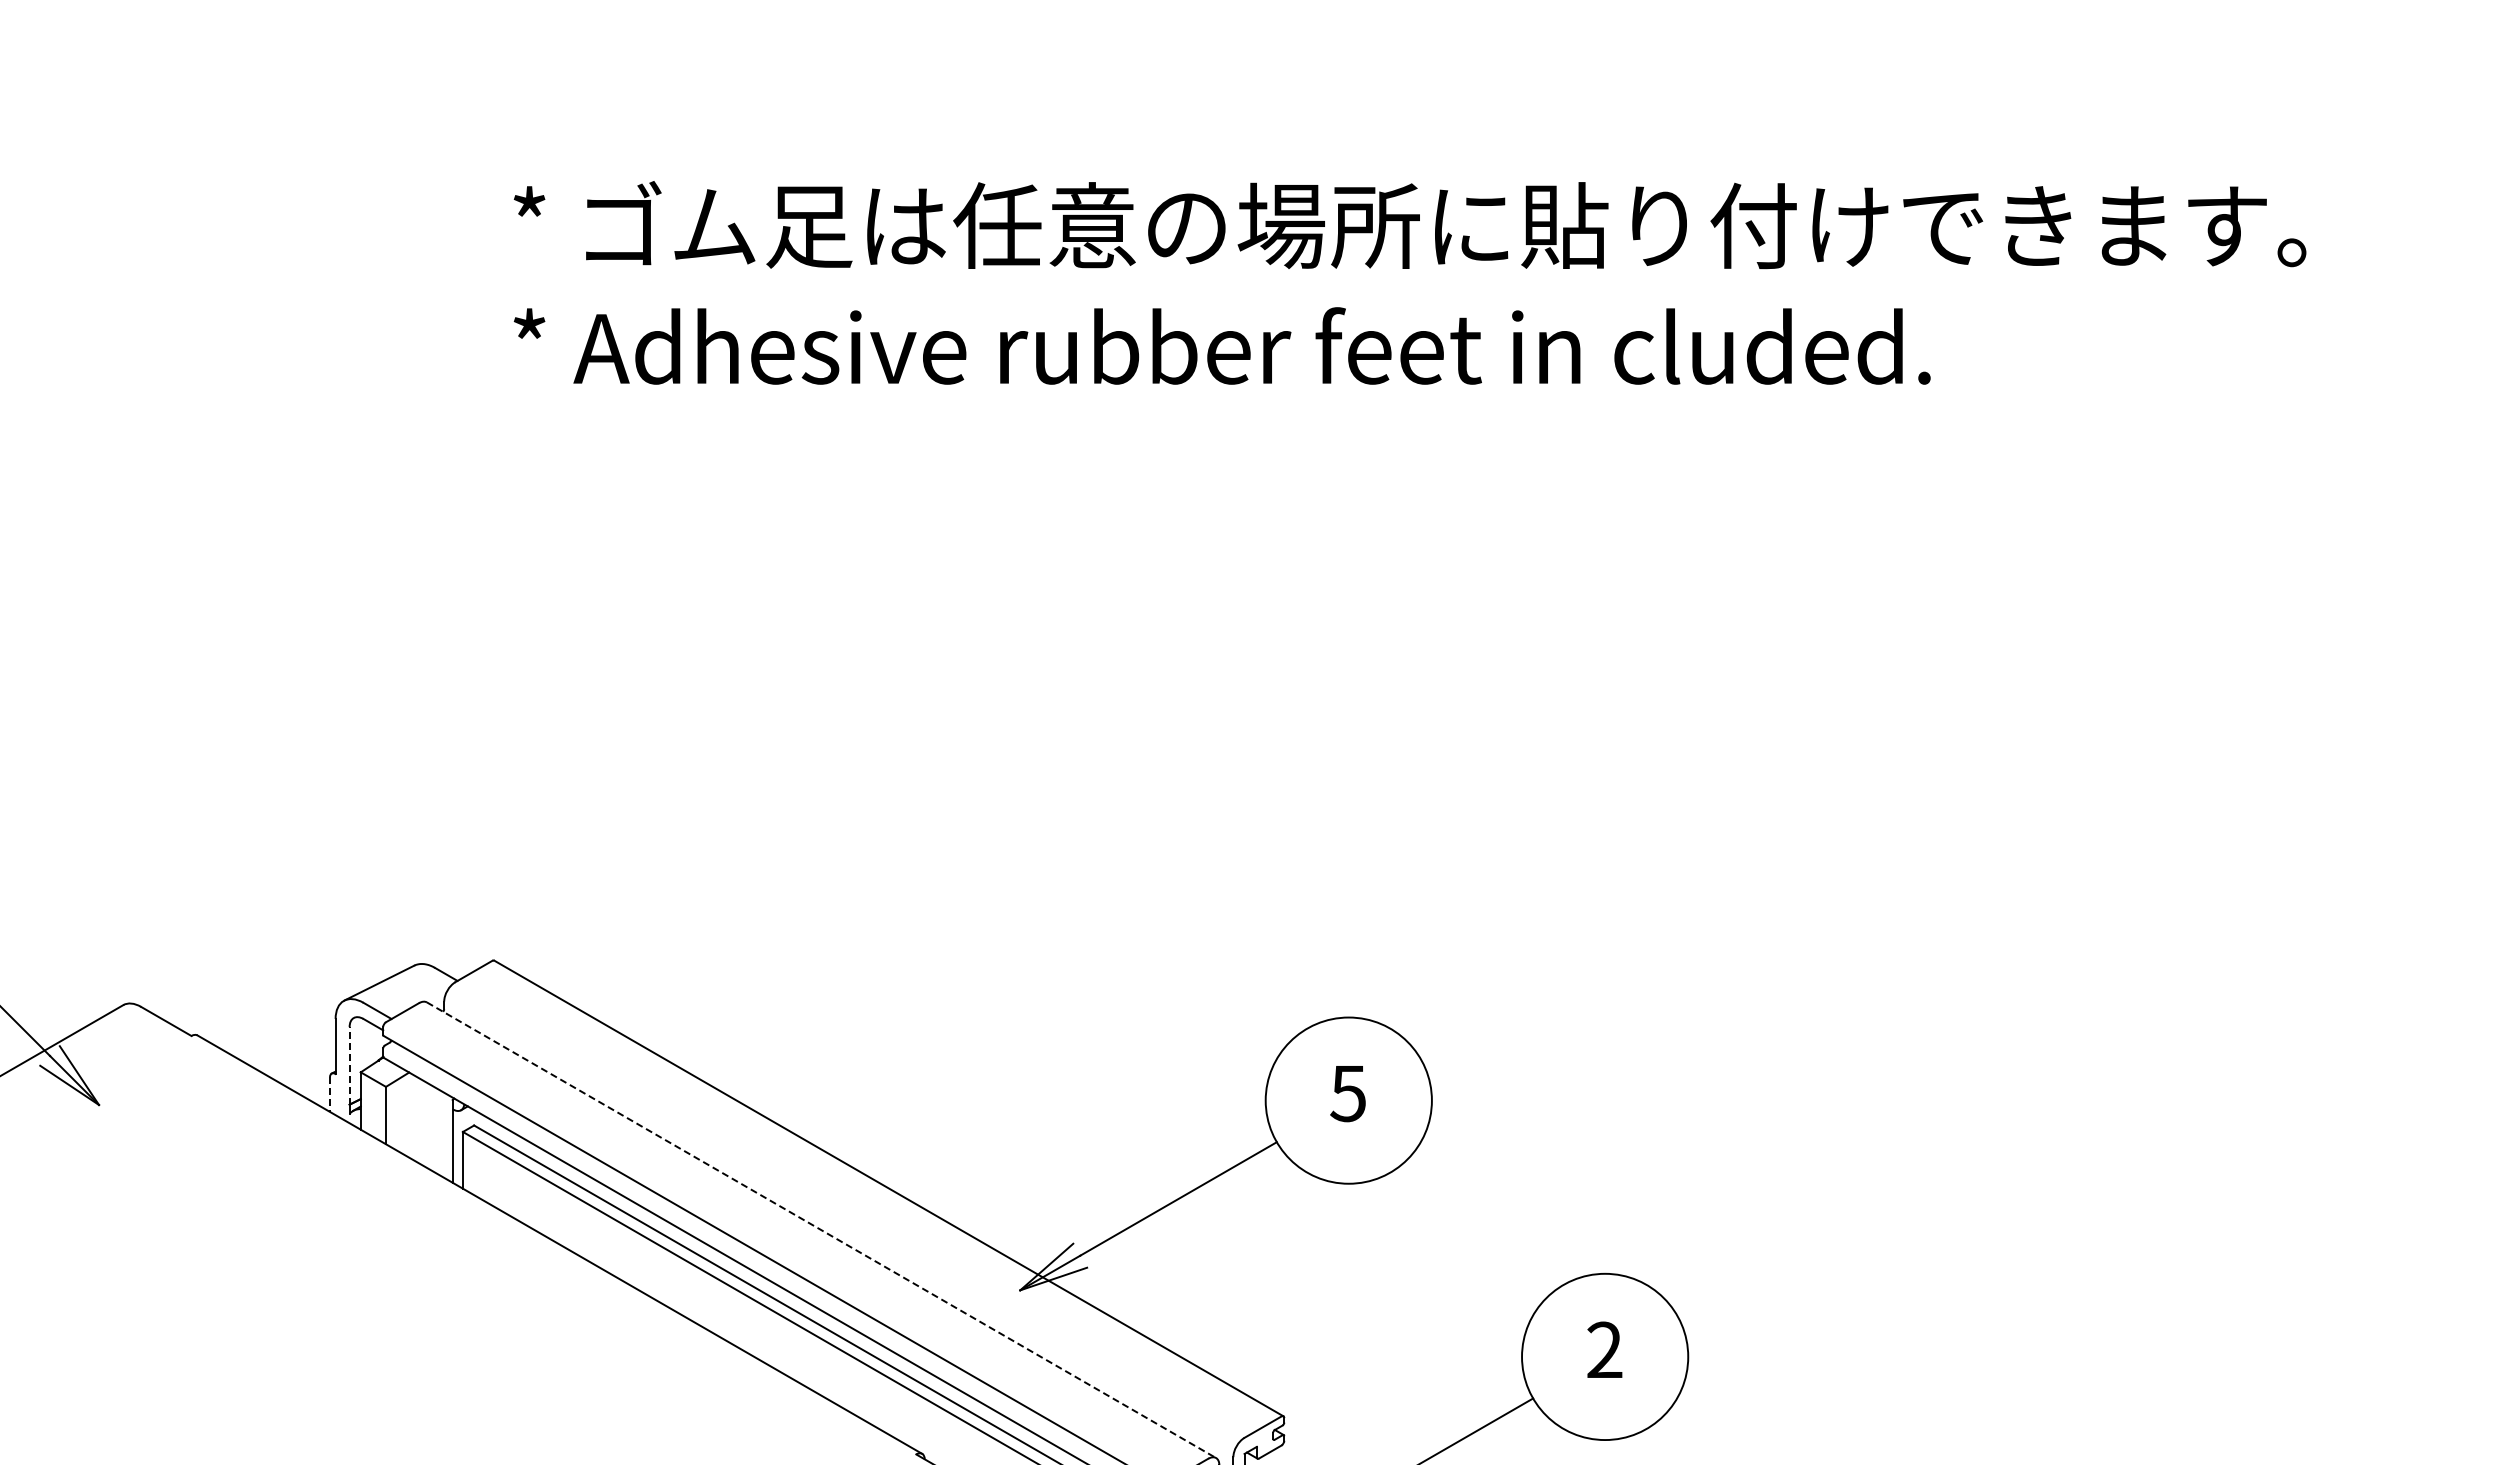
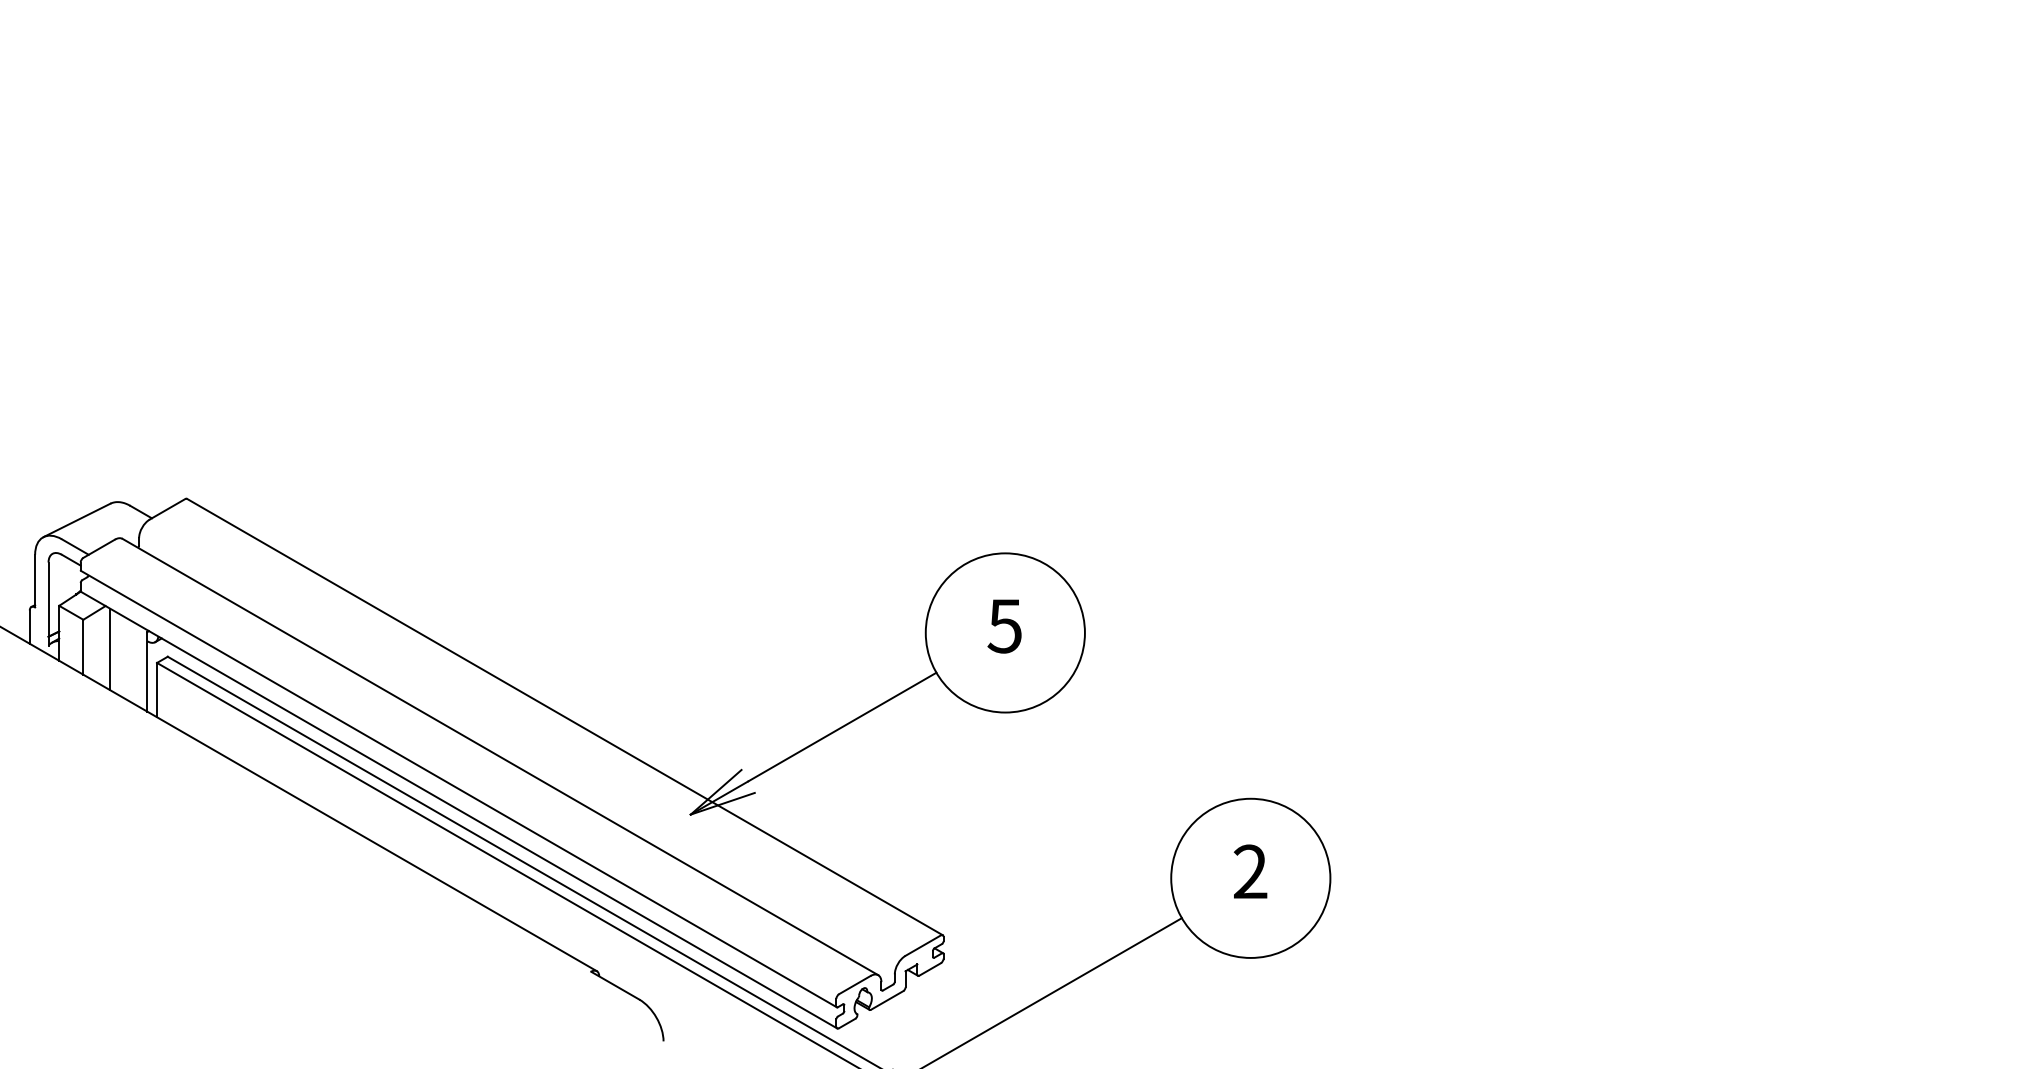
line: (349, 1065) -> (48, 599), dashed -> solid
line: (330, 1095) -> (30, 628), dashed -> solid
line: (413, 1117) -> (109, 649), added
line: (821, 1230) -> (500, 757), dashed -> solid

